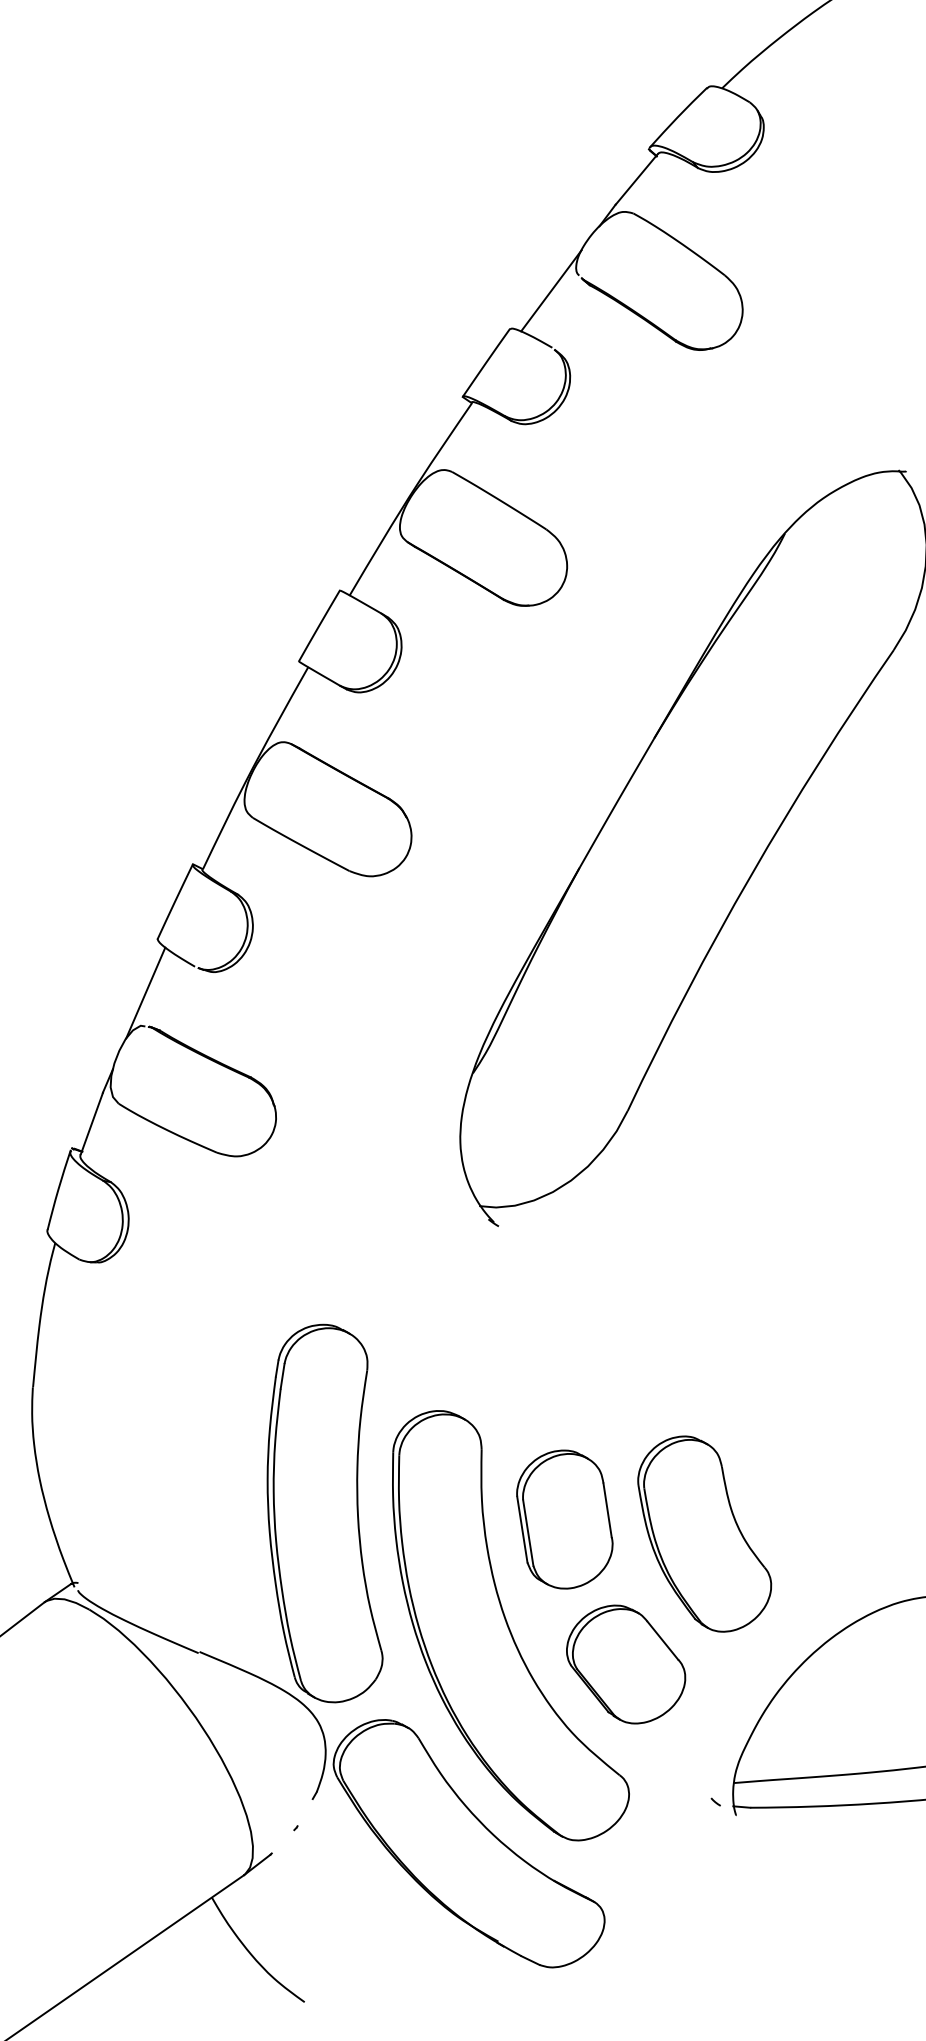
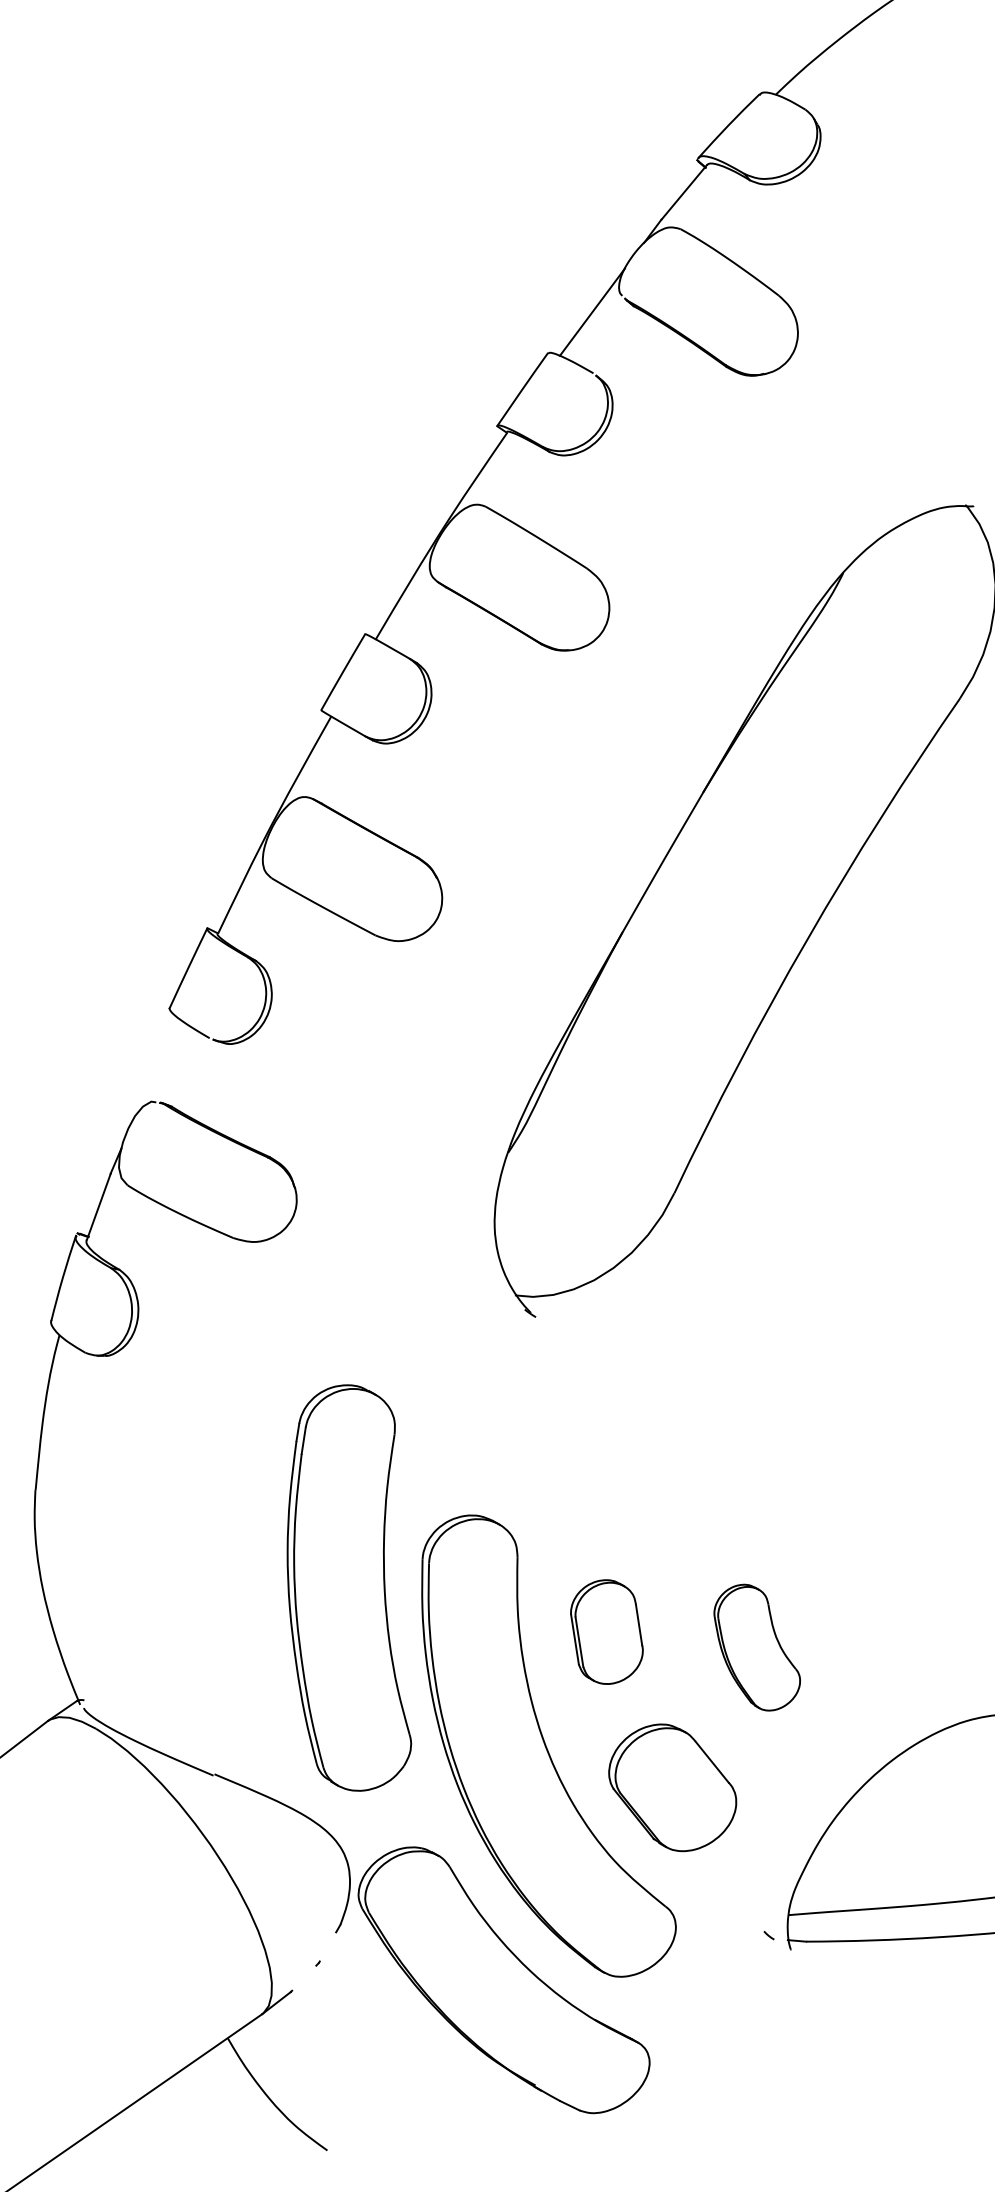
line: (145, 992) -> (156, 1065), removed
part: (324, 1513) -> (348, 1587), moved
part: (564, 1519) -> (606, 1632), size x0.7
part: (704, 1533) -> (756, 1647), size x0.6

